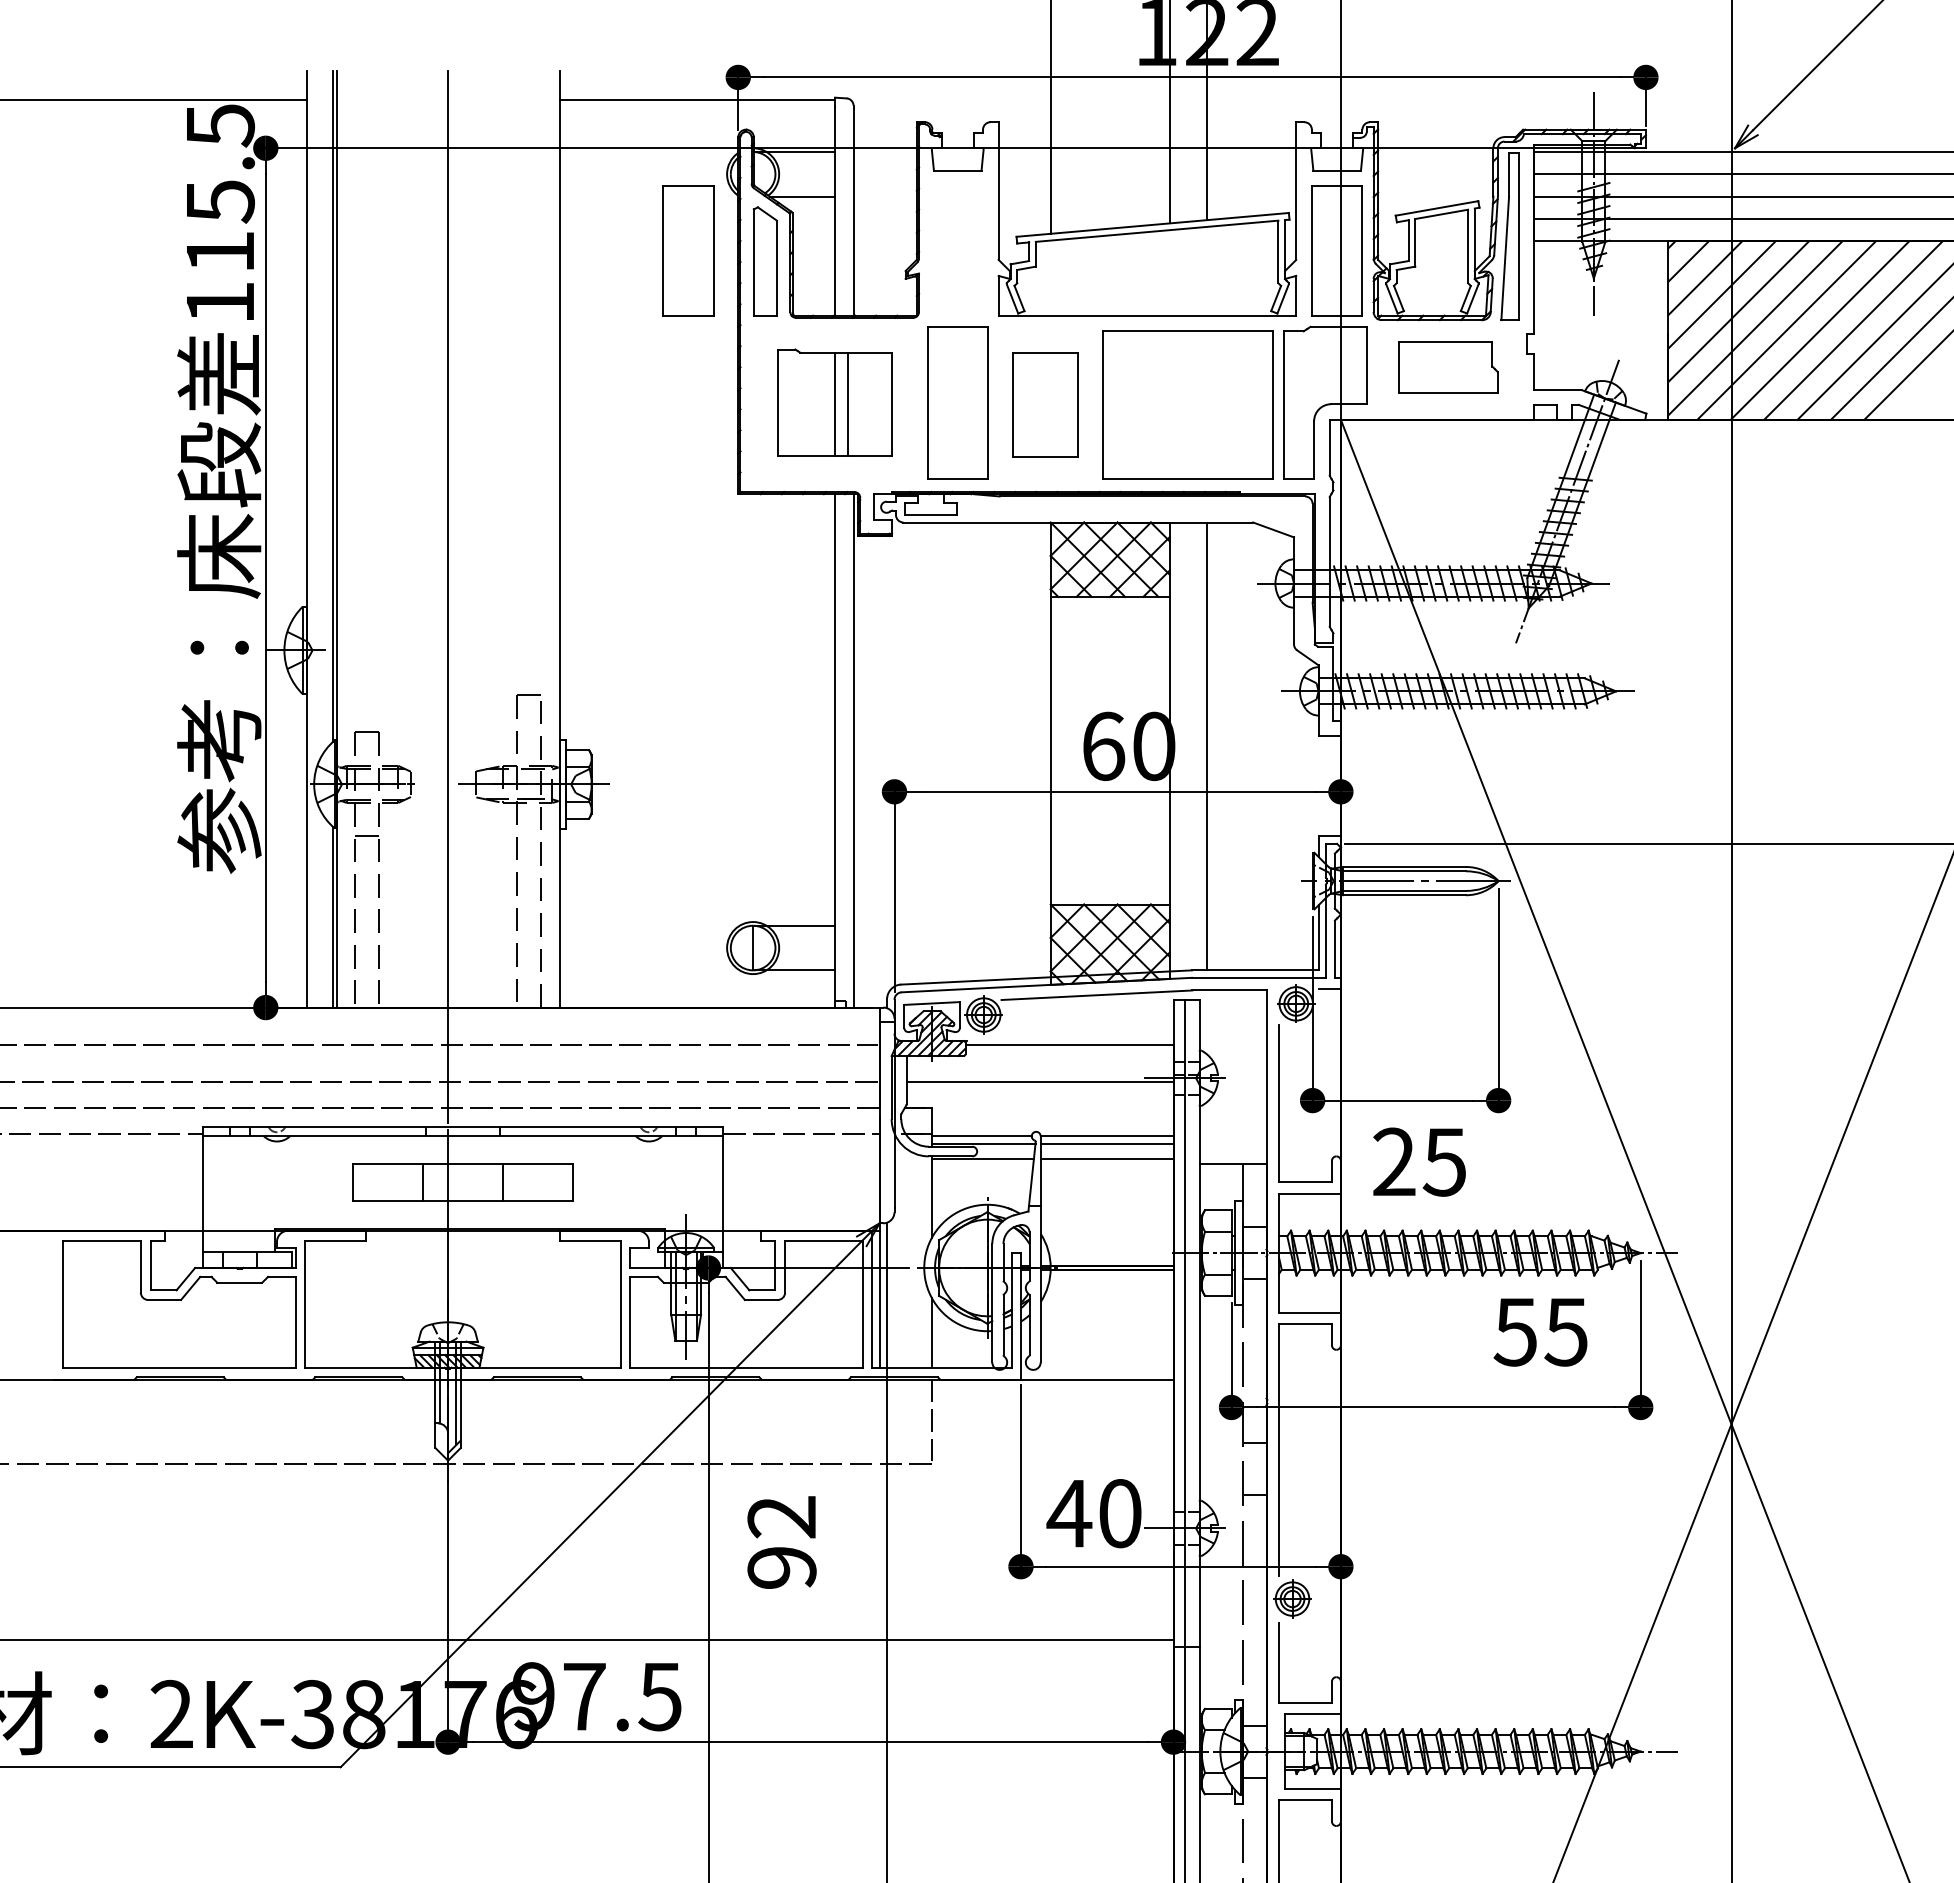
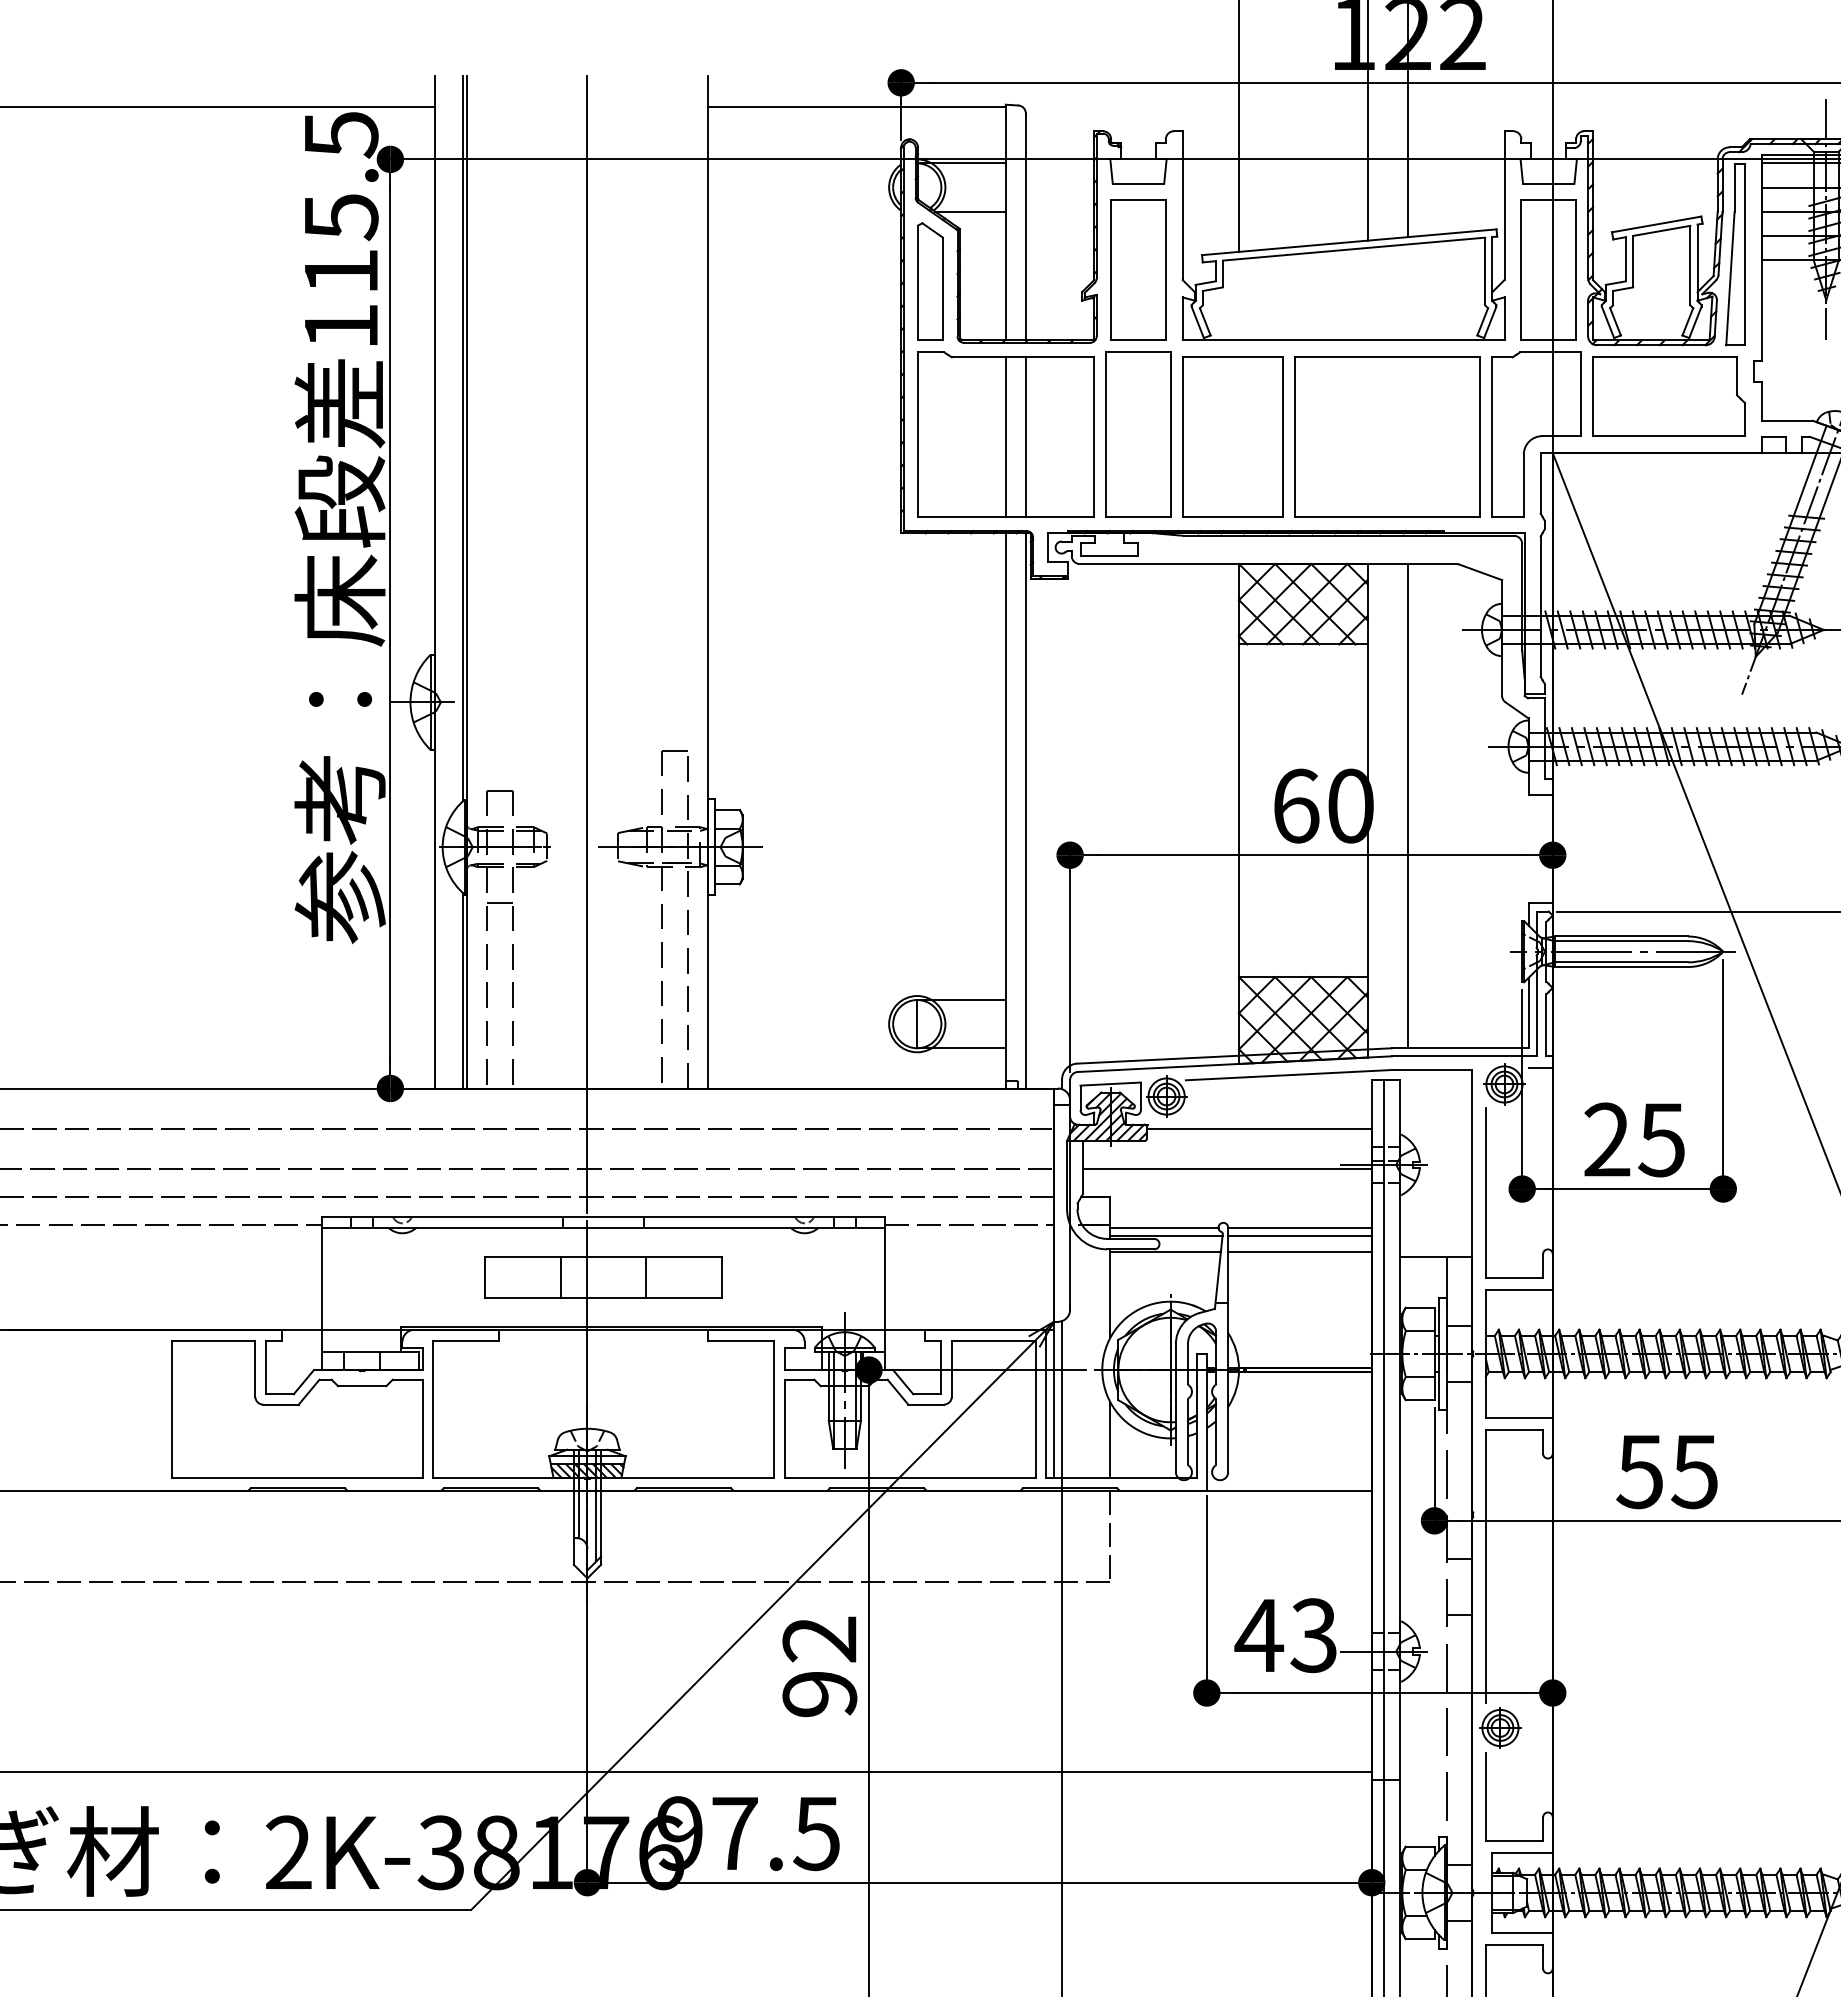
part: (688, 250) -> (1138, 269), moved
part: (1448, 367) -> (1669, 396), size x1.43
part: (835, 402) -> (1006, 434), size x1.43
part: (1045, 404) -> (1233, 436), size x1.43
text: (1419, 1161) -> (1634, 1139), moved
text: (1540, 1332) -> (1666, 1472), moved
text: (1119, 1513) -> (1313, 1635), 40 -> 43
text: (781, 1542) -> (819, 1666), moved

